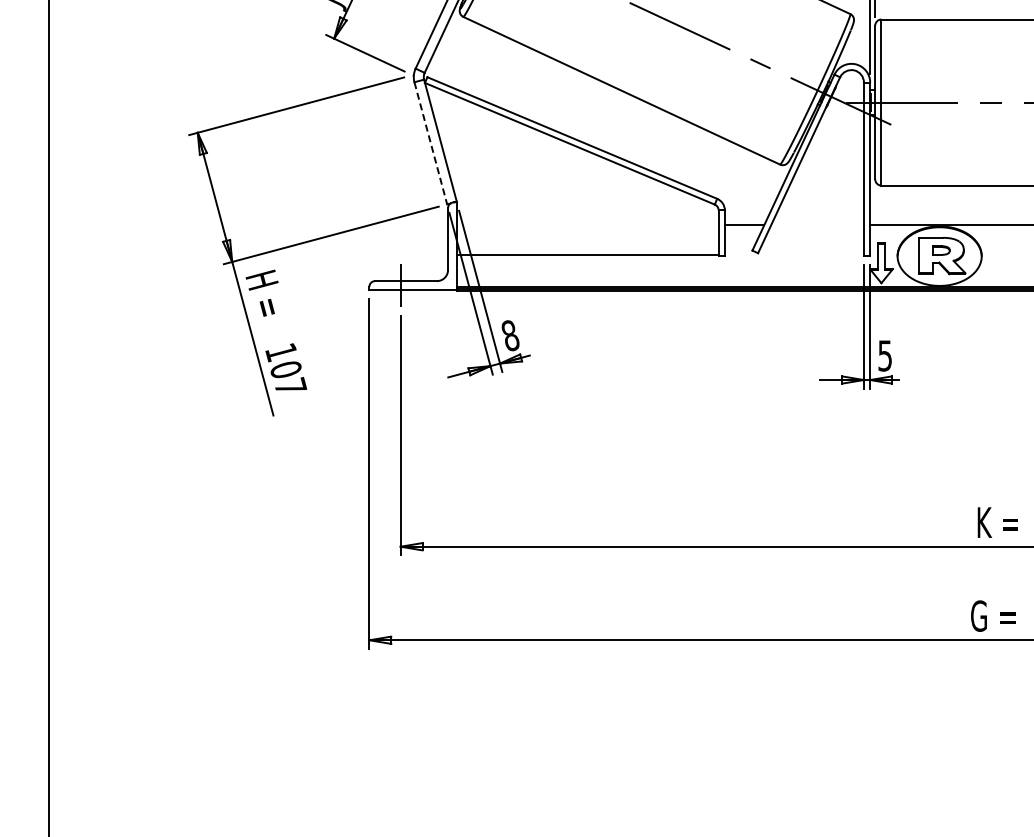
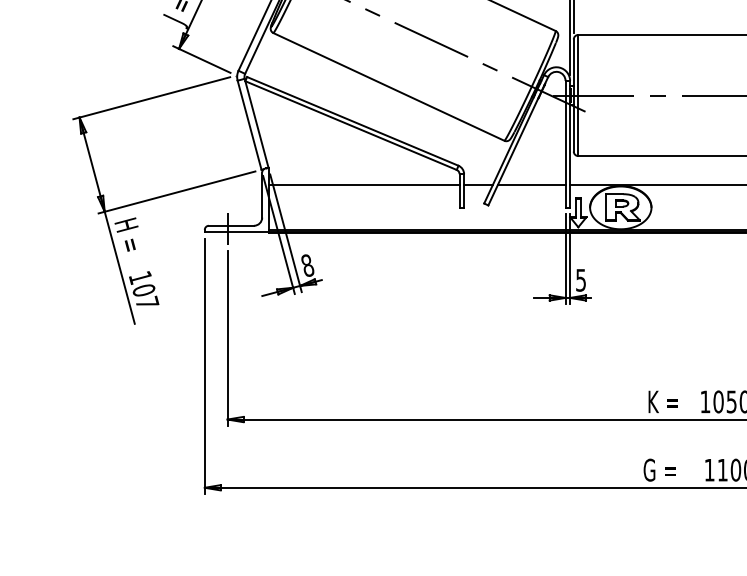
line: (430, 143) -> (249, 125), dashed -> solid
line: (817, 224) -> (531, 184), added
line: (587, 254) -> (363, 184), moved

